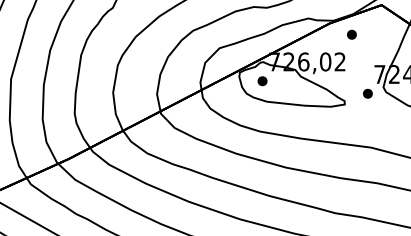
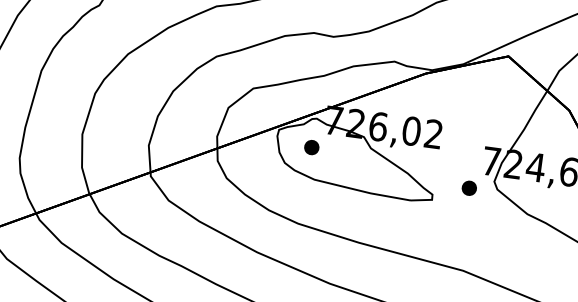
part: (351, 34) -> (456, 94), removed

